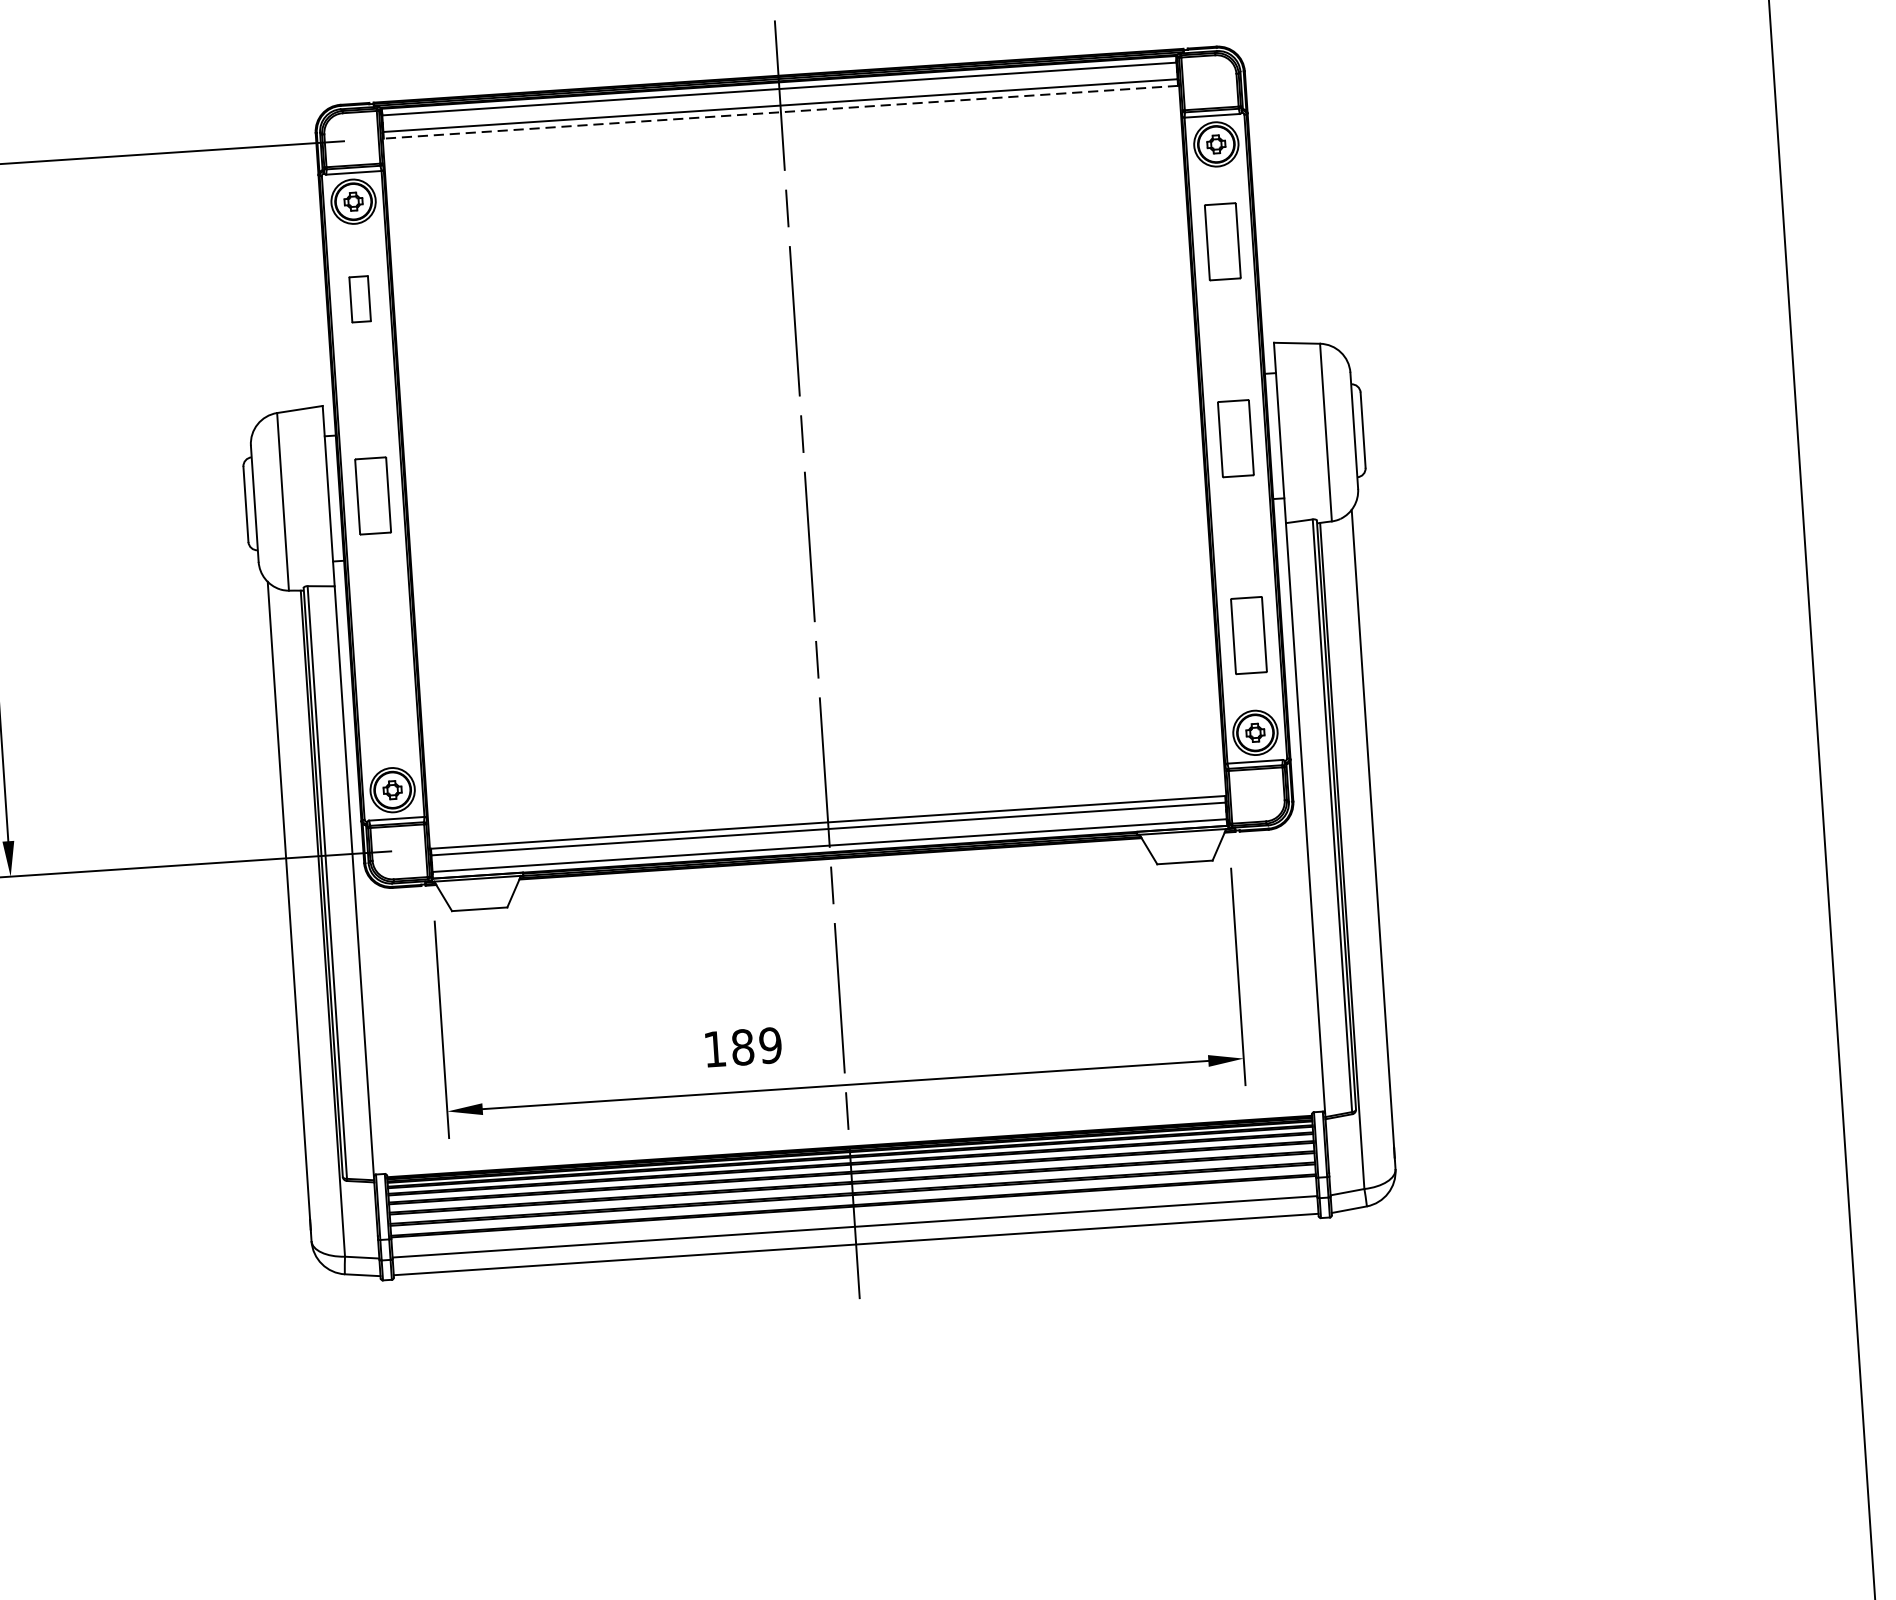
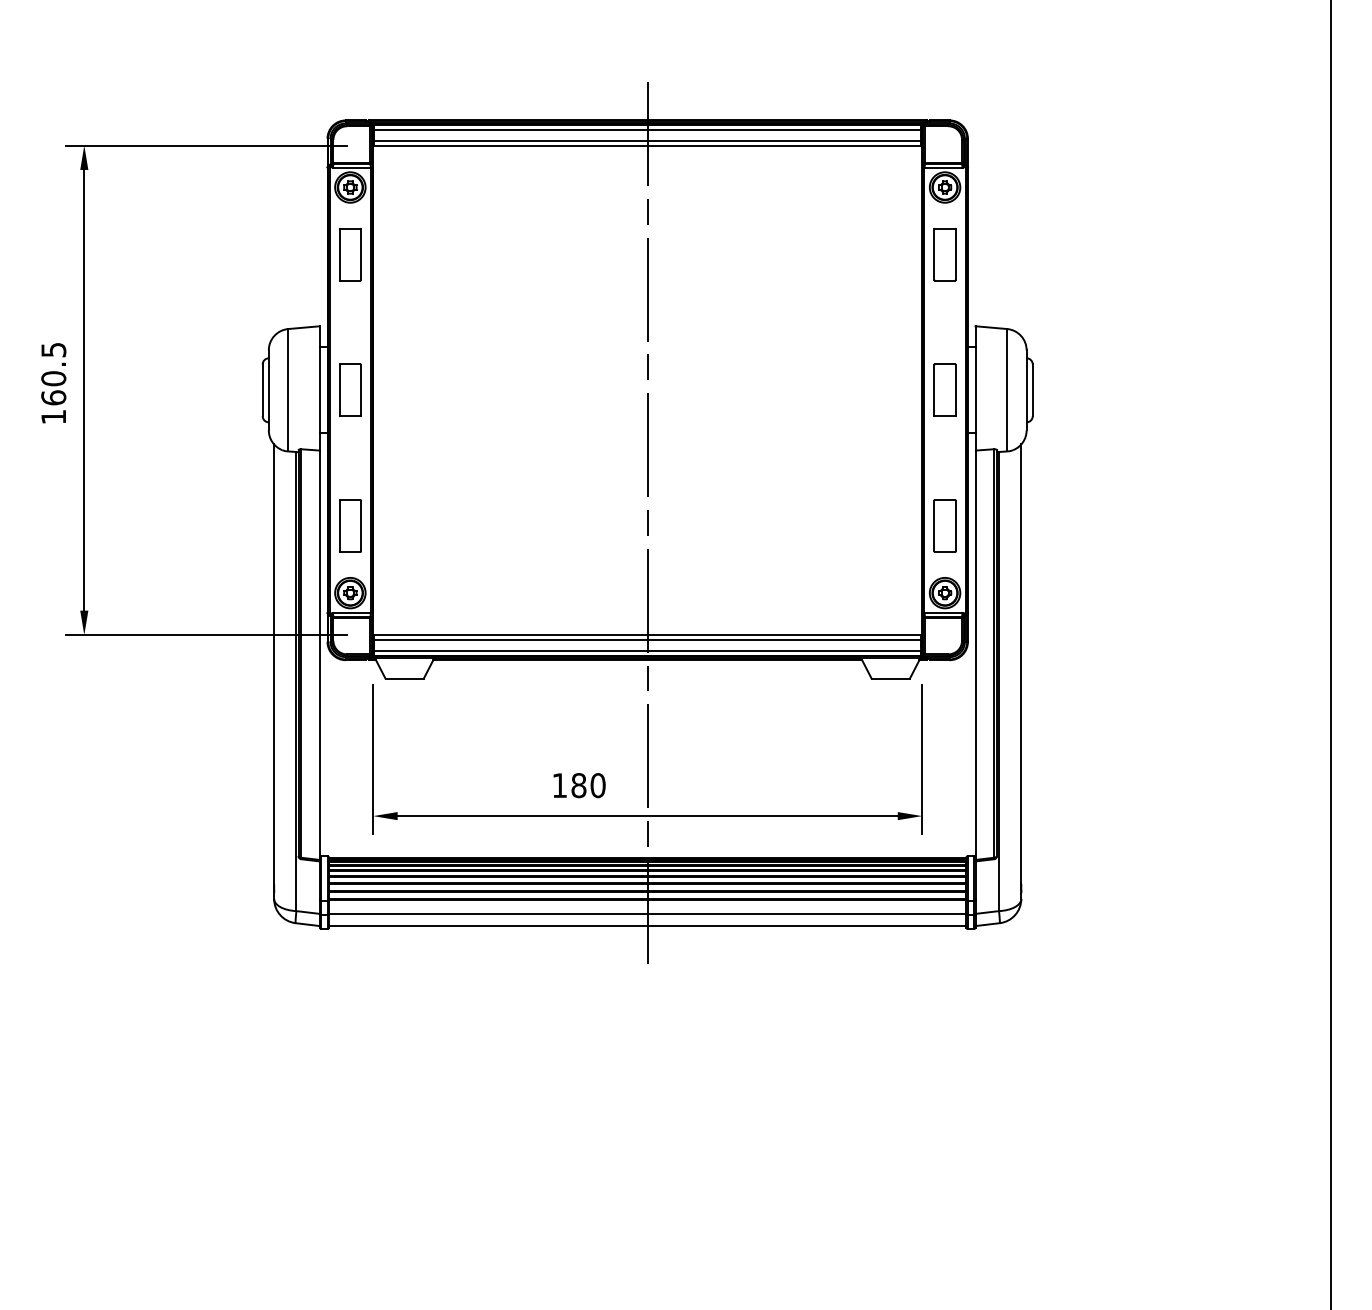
line: (780, 112) -> (647, 145), dashed -> solid
part: (360, 298) -> (350, 254), size x1.67
part: (386, 692) -> (350, 525), added
text: (769, 1045) -> (597, 785), 189 -> 180

